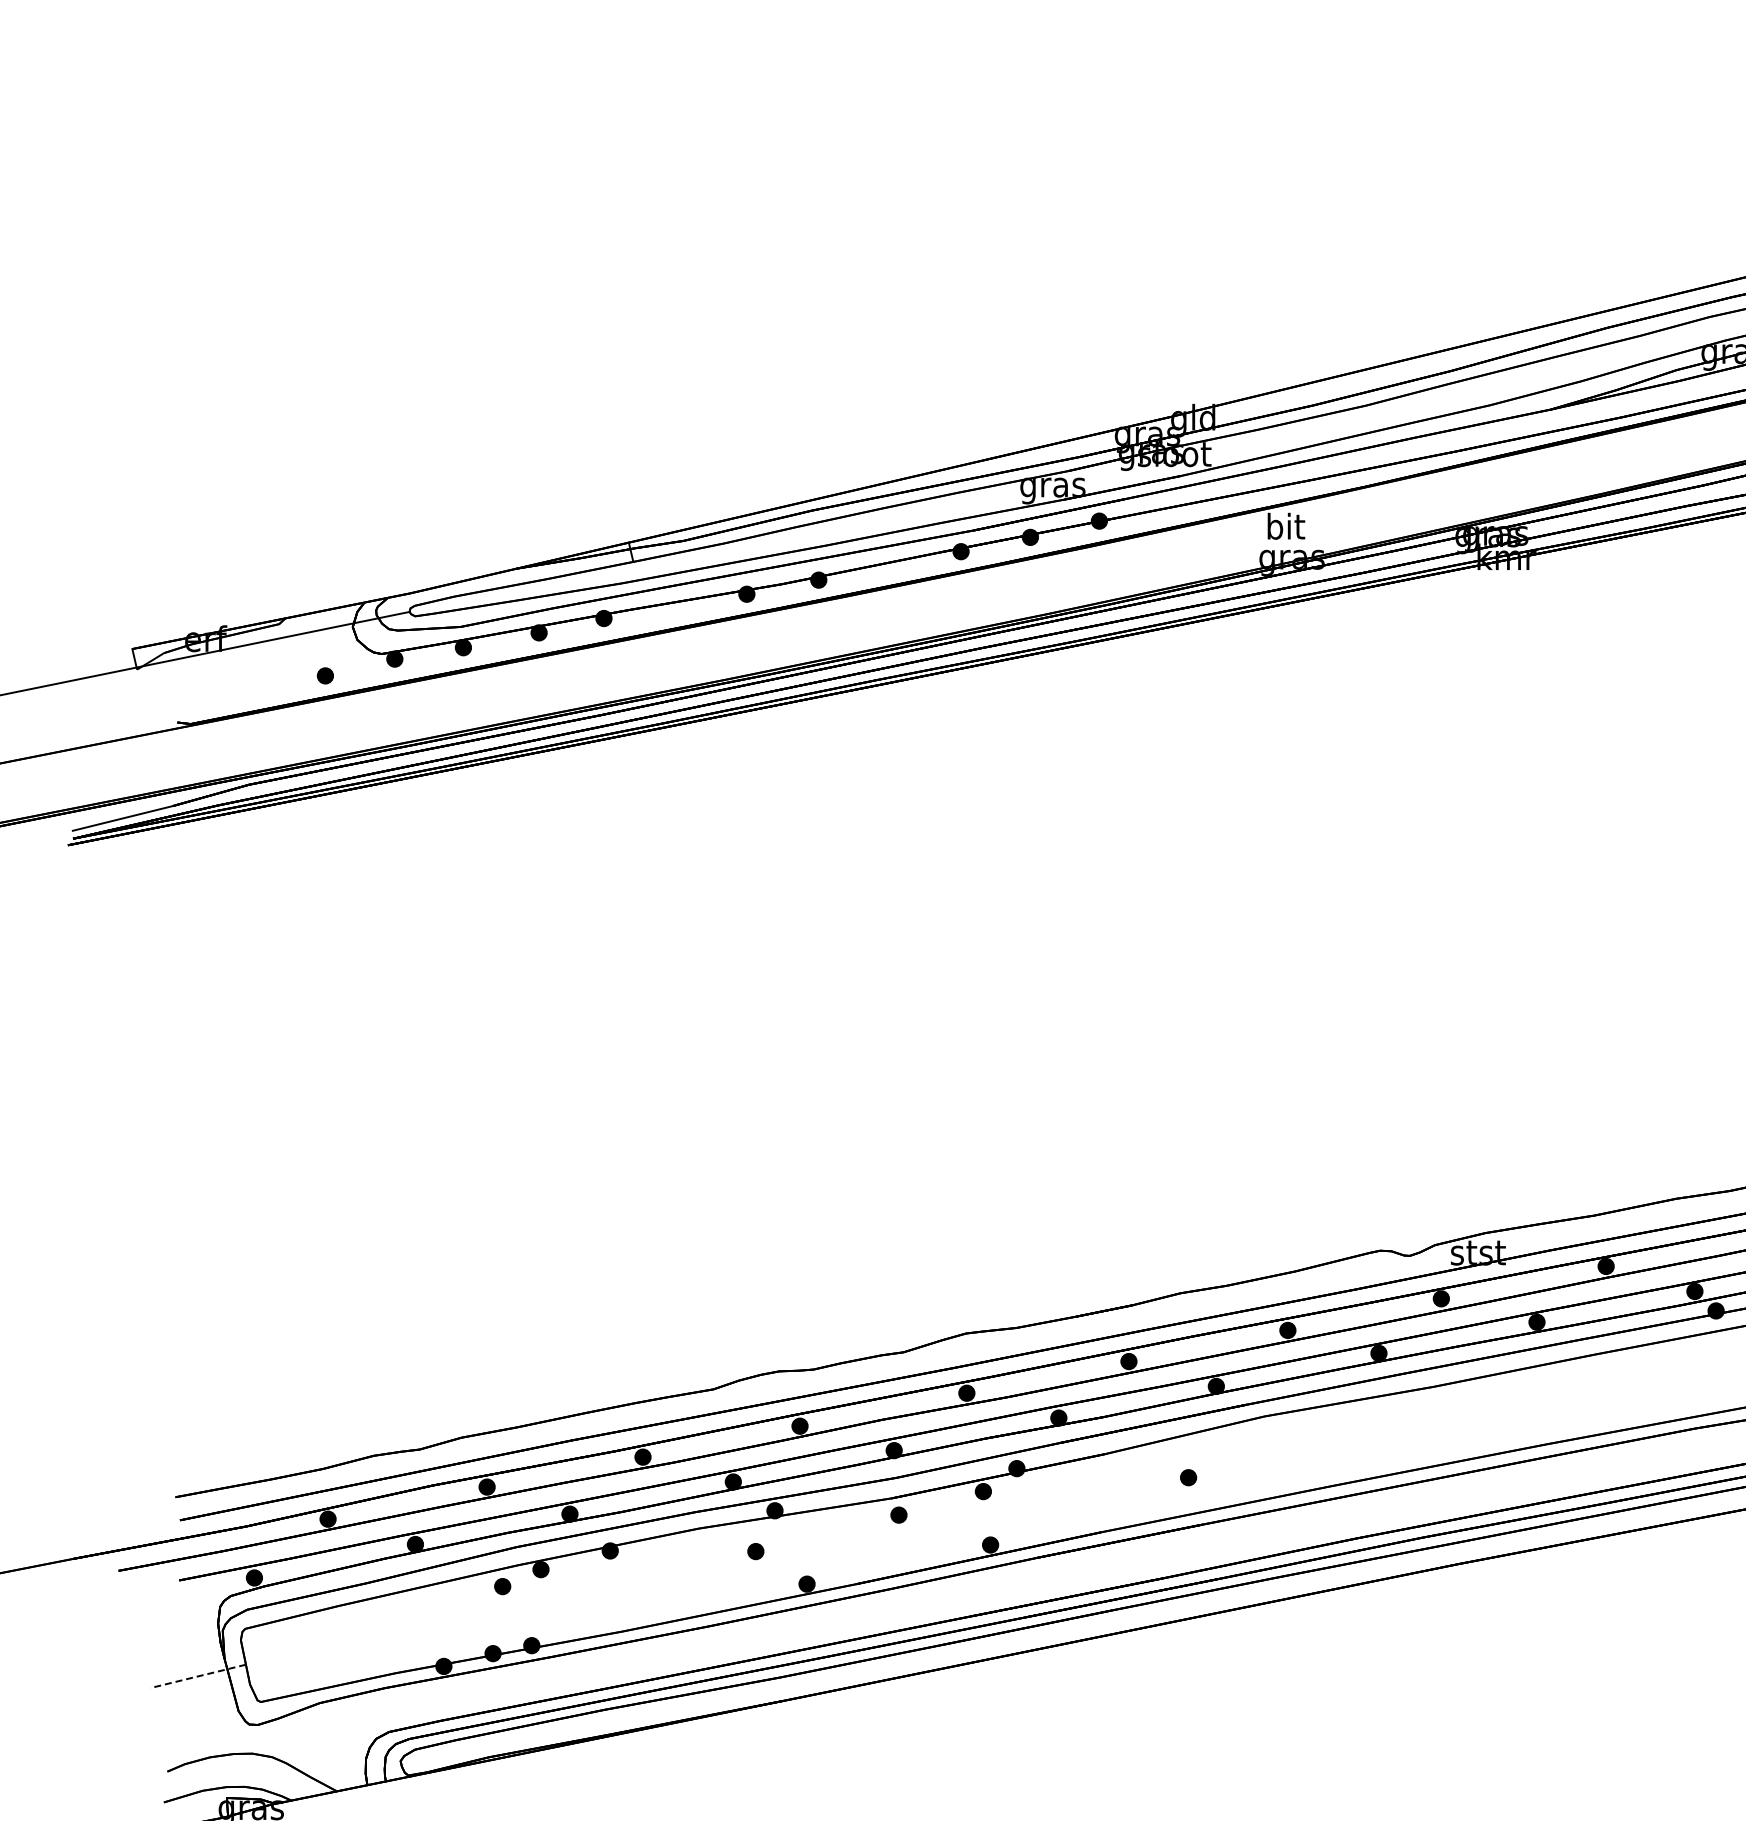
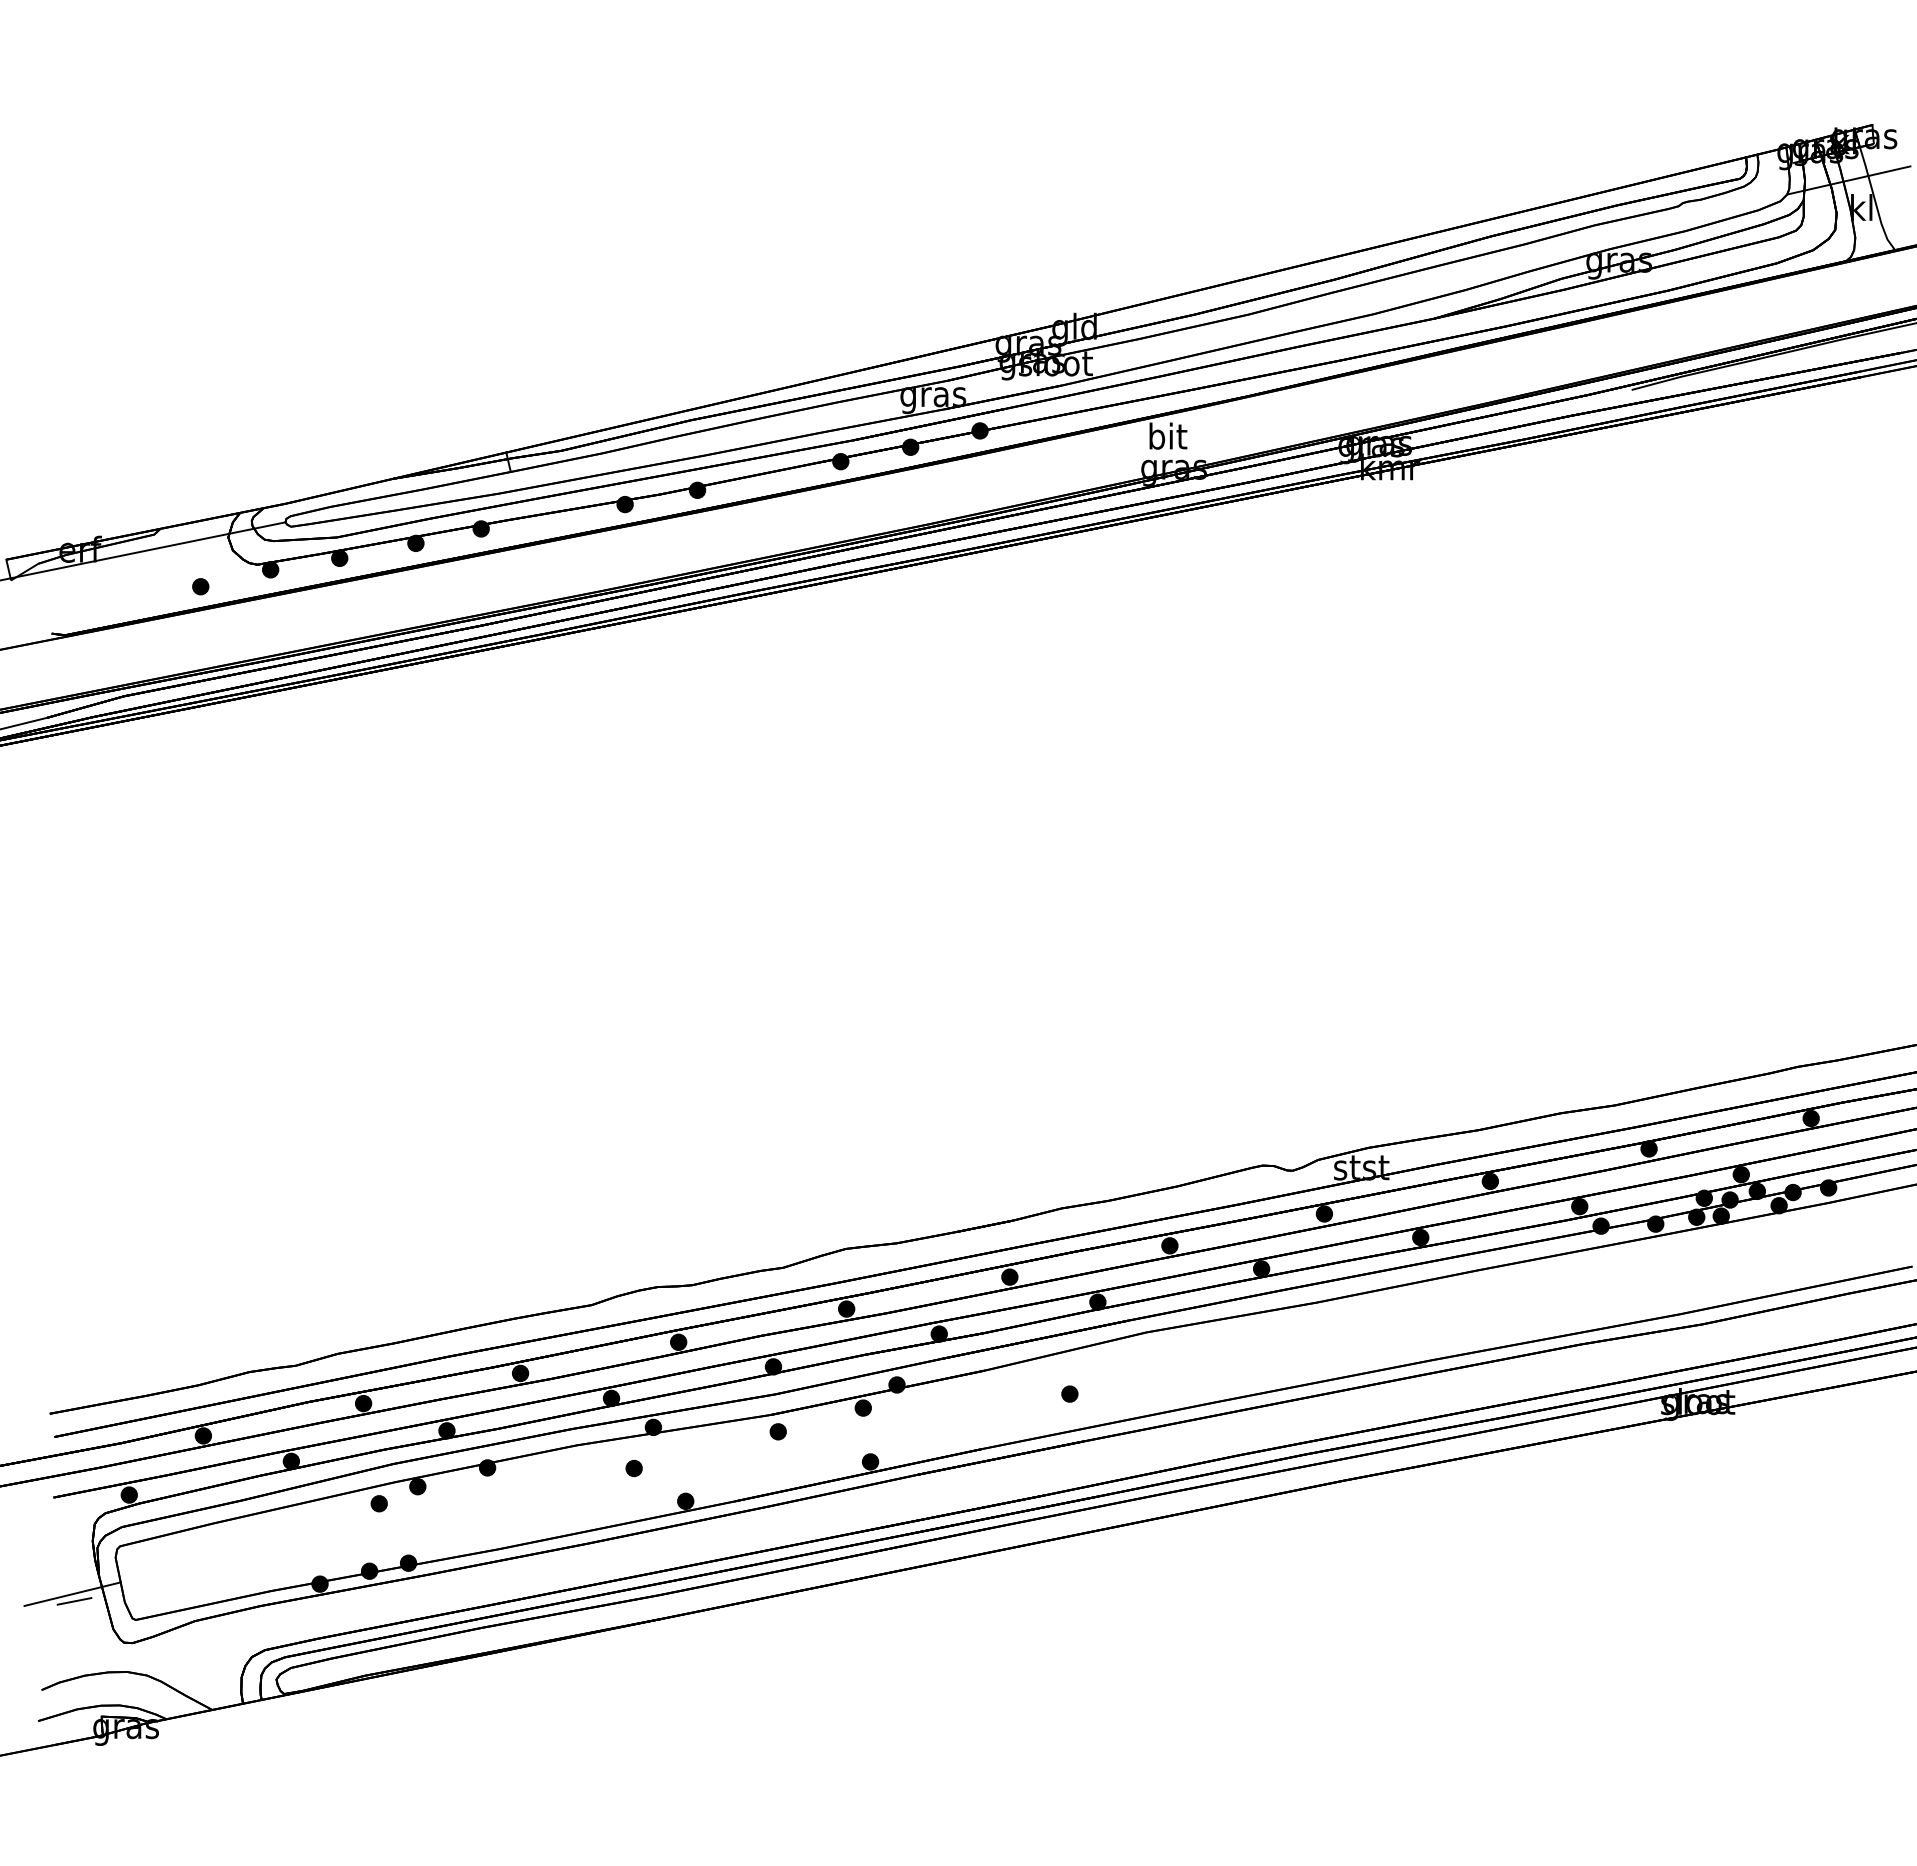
line: (198, 1676) -> (72, 1594), dashed -> solid
line: (200, 1683) -> (74, 1601), added

